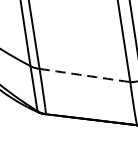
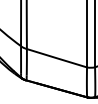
arc: (84, 75) -> (56, 58), dashed -> solid

